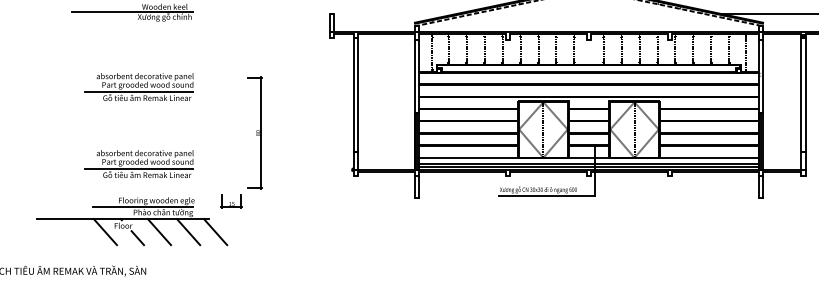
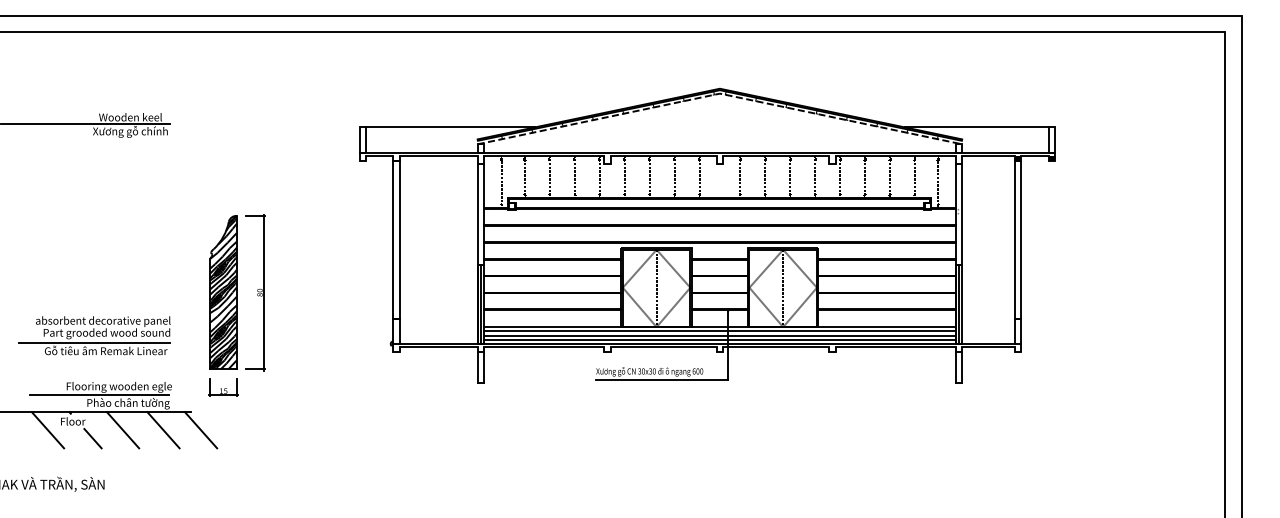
line: (395, 14) -> (450, 127), added
part: (138, 86) -> (94, 228), removed
part: (231, 132) -> (223, 292), added
line: (588, 161) -> (719, 331), added

